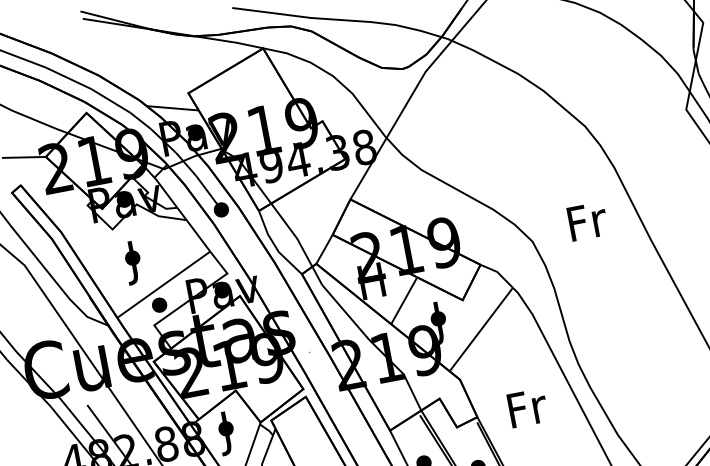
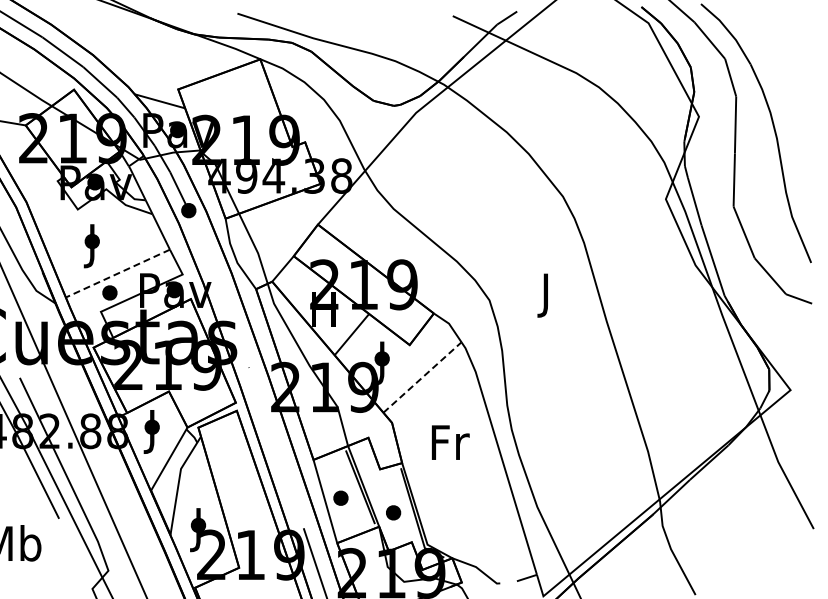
text: (588, 225) -> (547, 295), Fr -> J
line: (163, 284) -> (117, 273), solid -> dashed
line: (481, 329) -> (422, 377), solid -> dashed
text: (527, 407) -> (450, 442), moved

